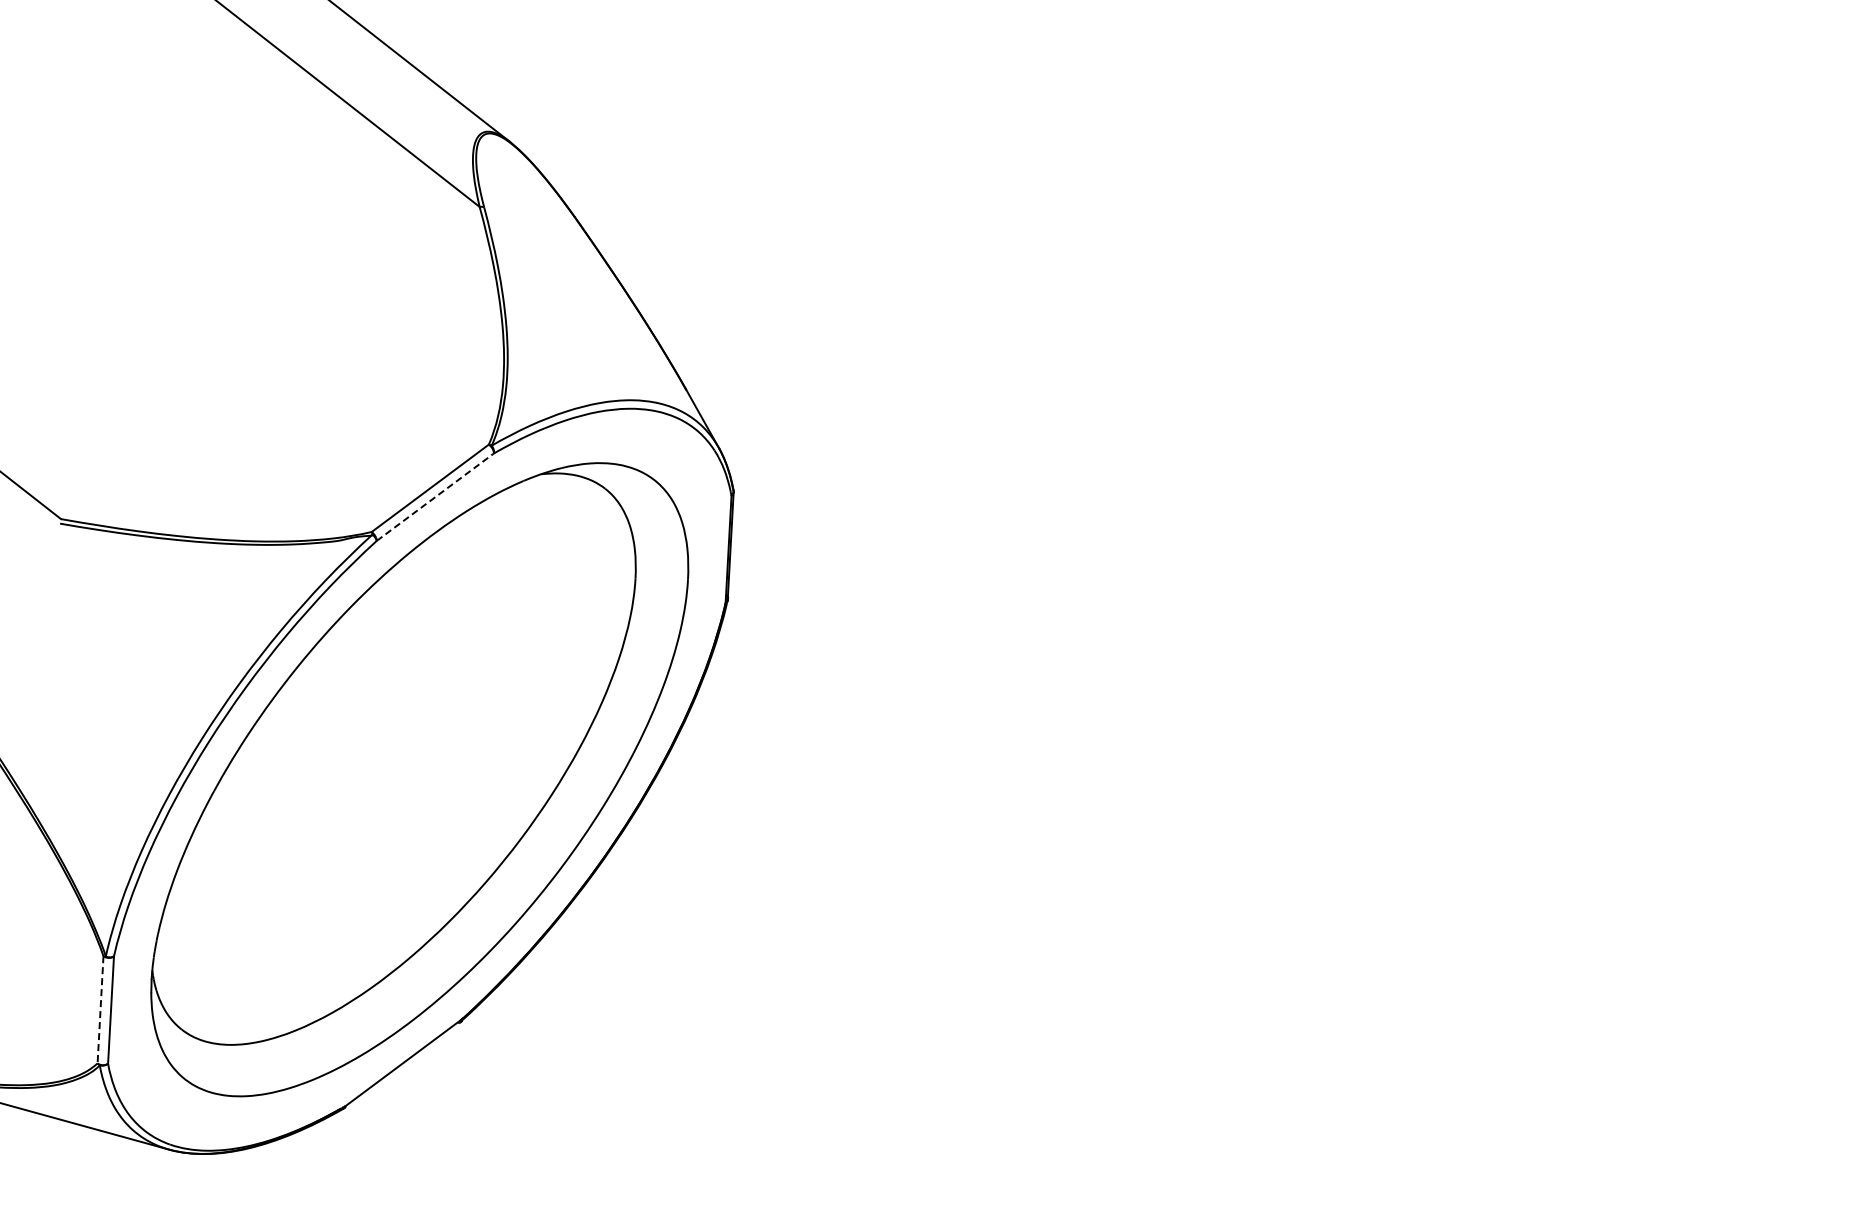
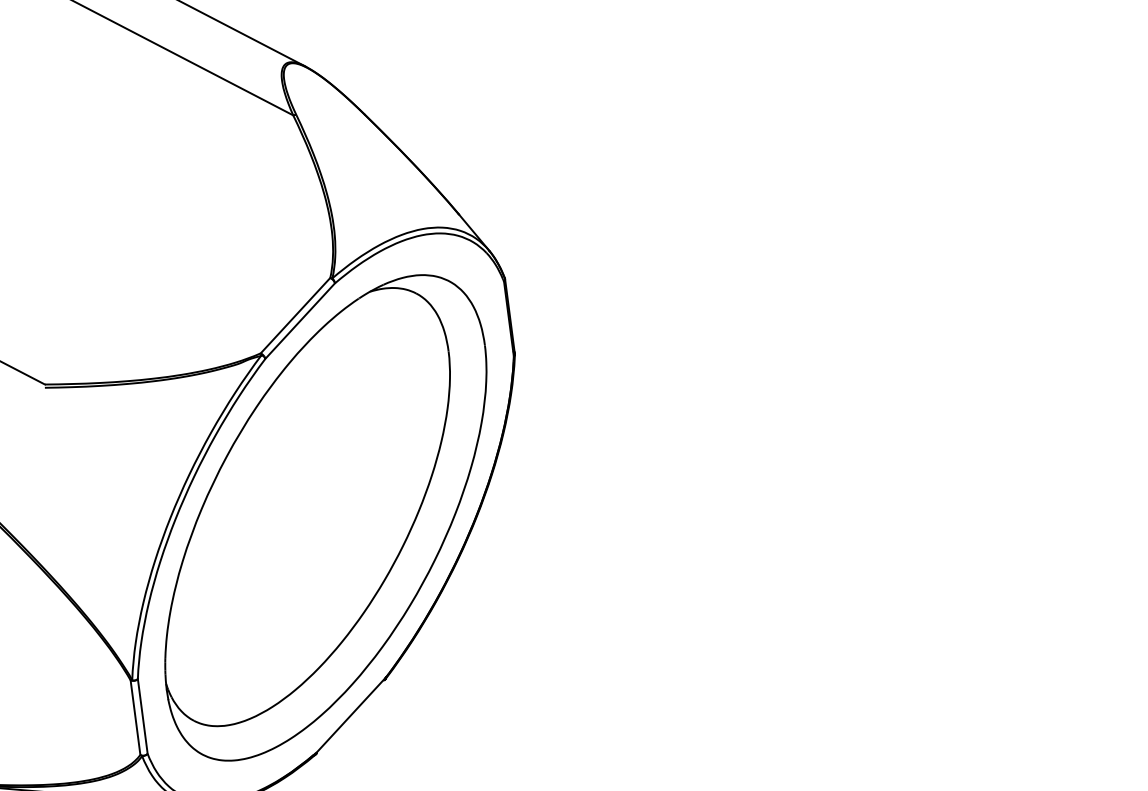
line: (435, 496) -> (300, 320), dashed -> solid
line: (100, 1009) -> (135, 717), dashed -> solid

